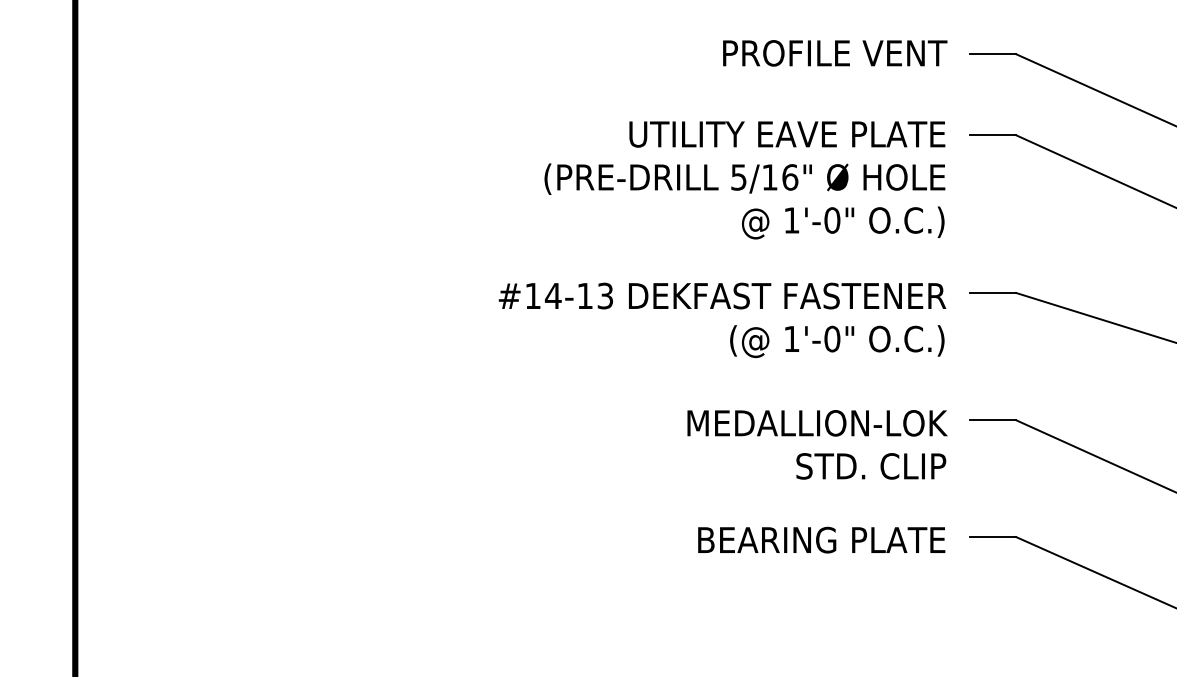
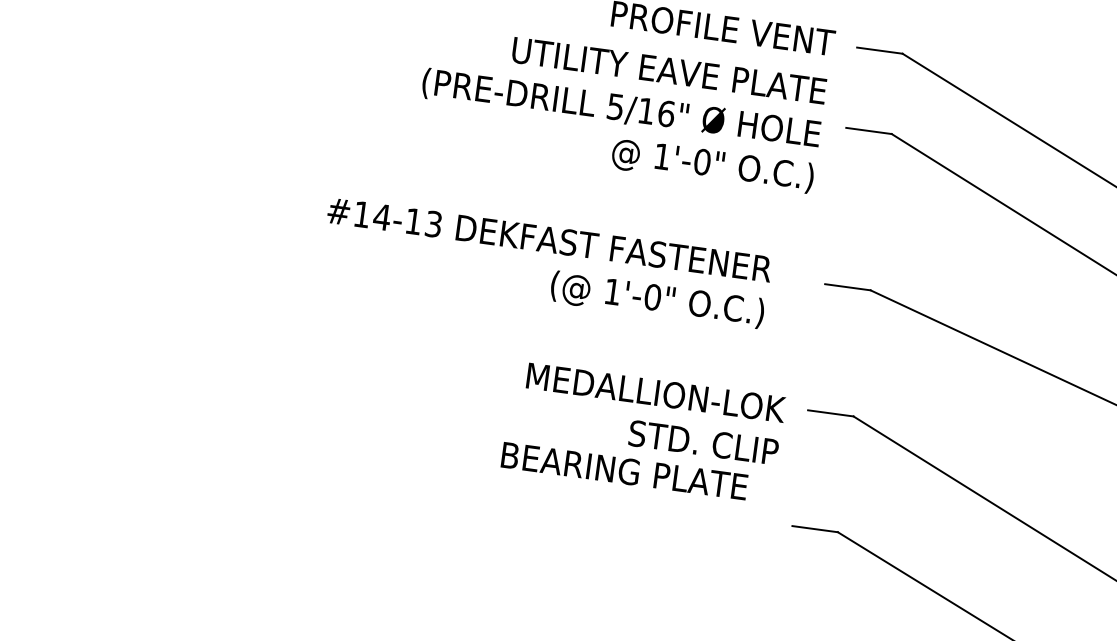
text: (744, 180) -> (620, 110), moved
text: (722, 320) -> (546, 264), moved
text: (821, 539) -> (624, 470), moved

